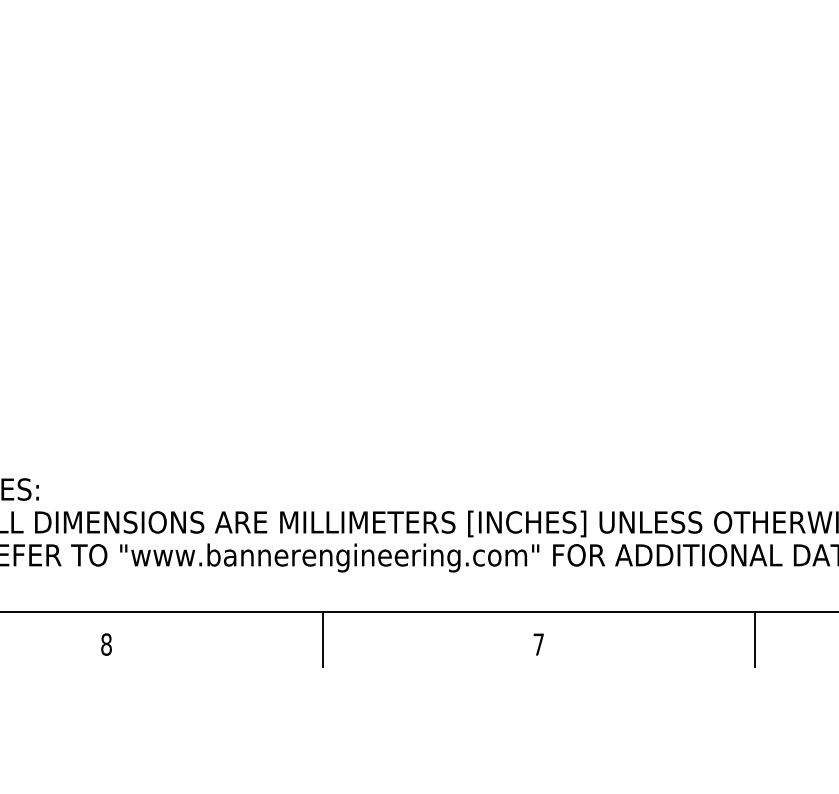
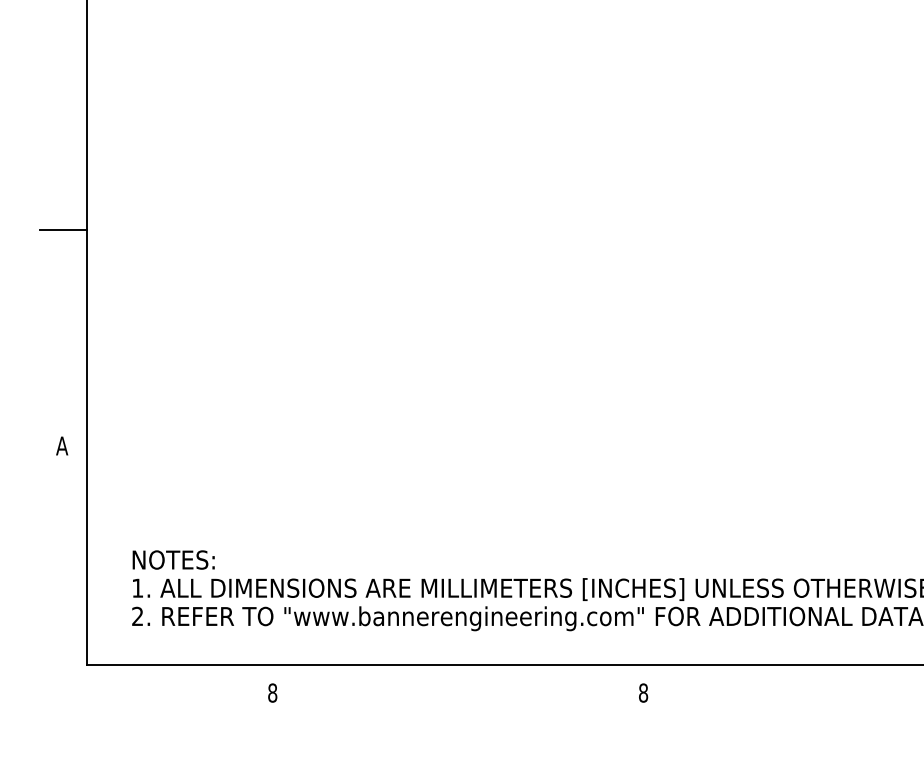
line: (323, 638) -> (458, 687), removed
line: (754, 638) -> (828, 687), removed
text: (538, 643) -> (643, 692), 7 -> 8

